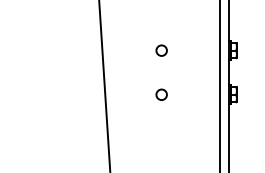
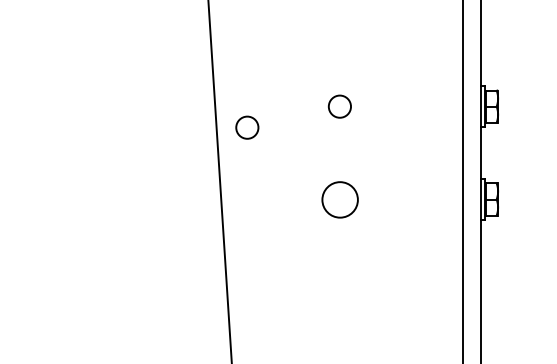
circle: (117, 60) -> (246, 127), added
circle: (161, 94) -> (339, 198), size x1.6

